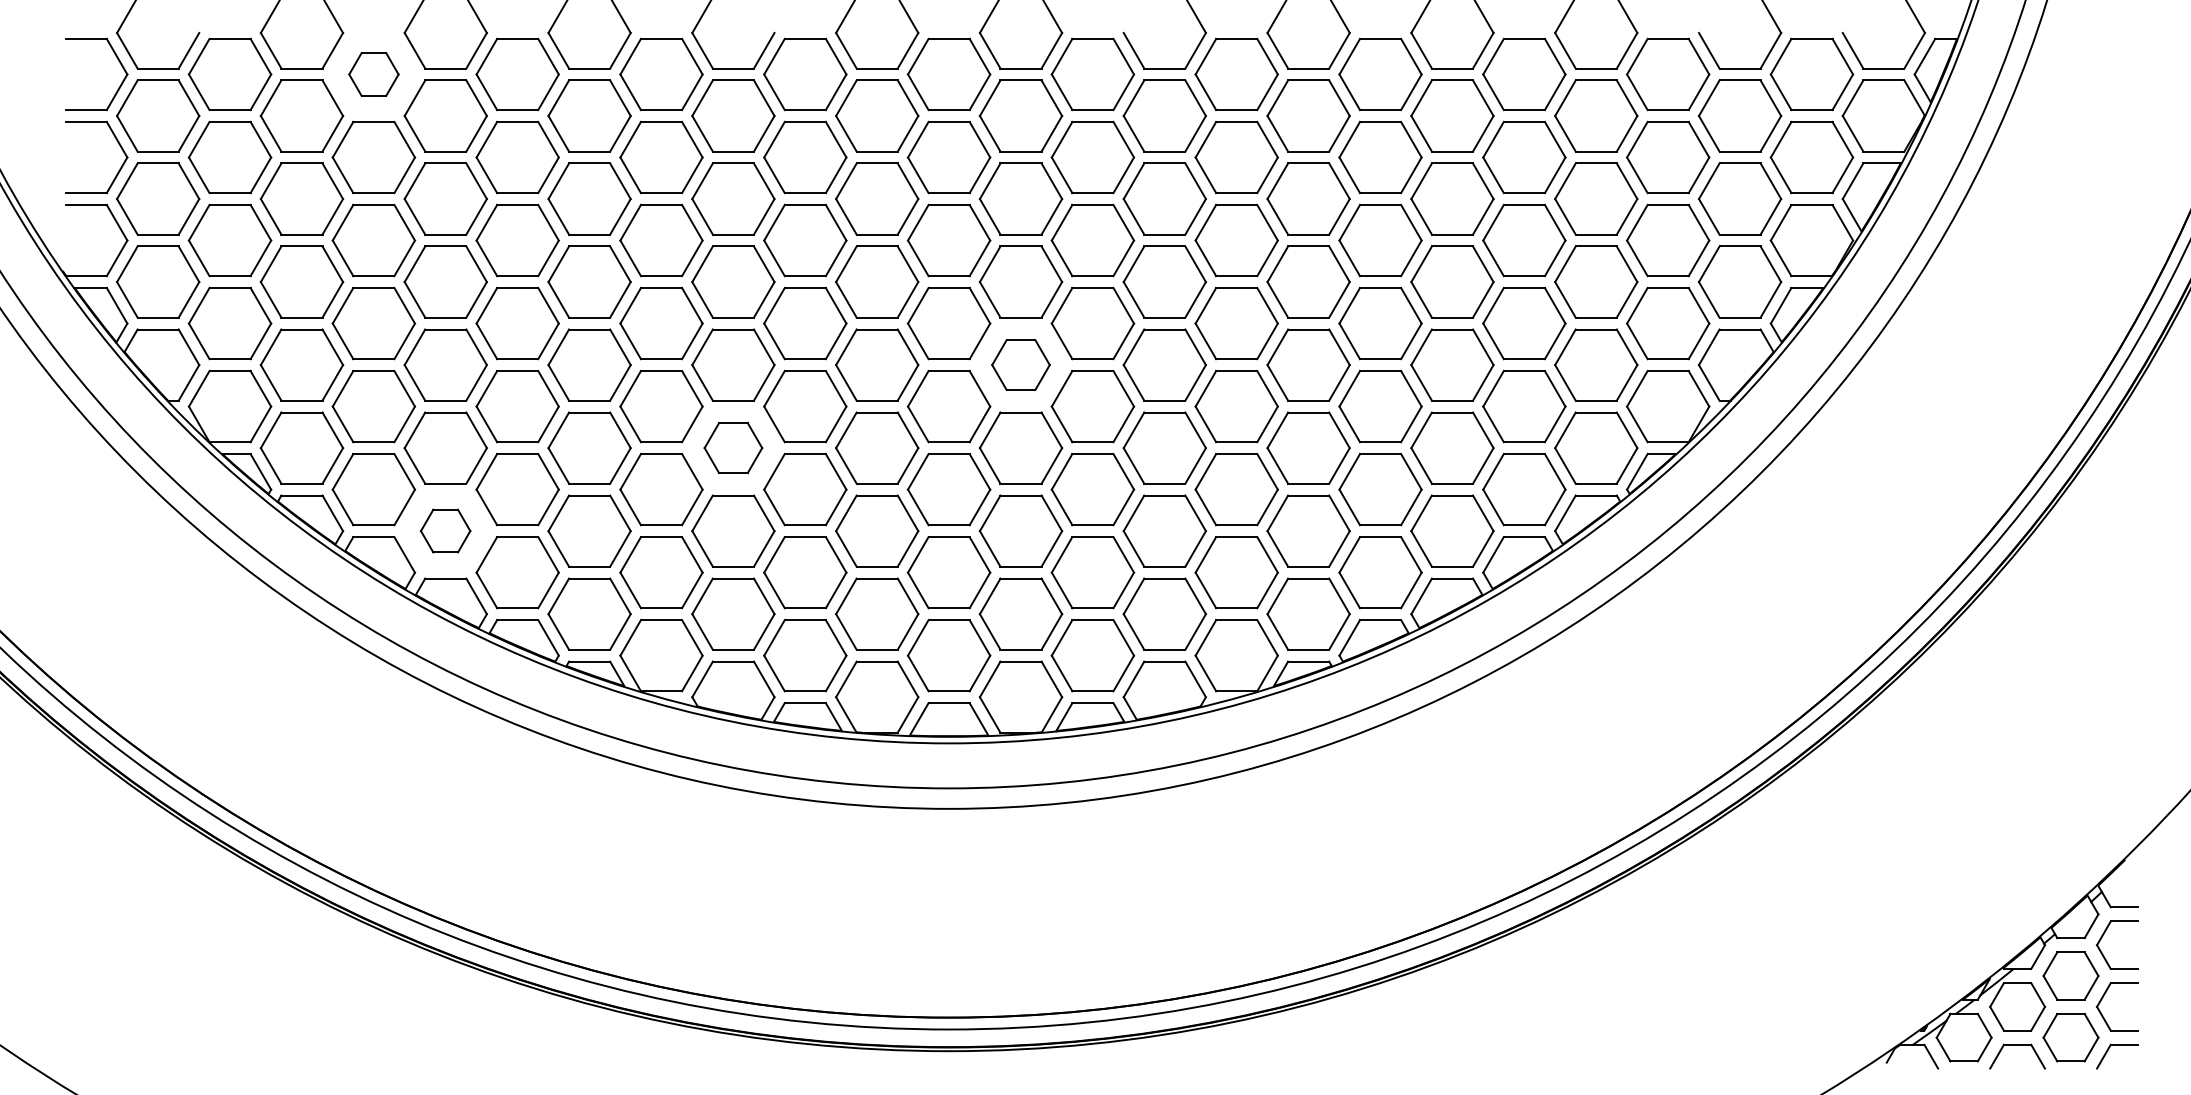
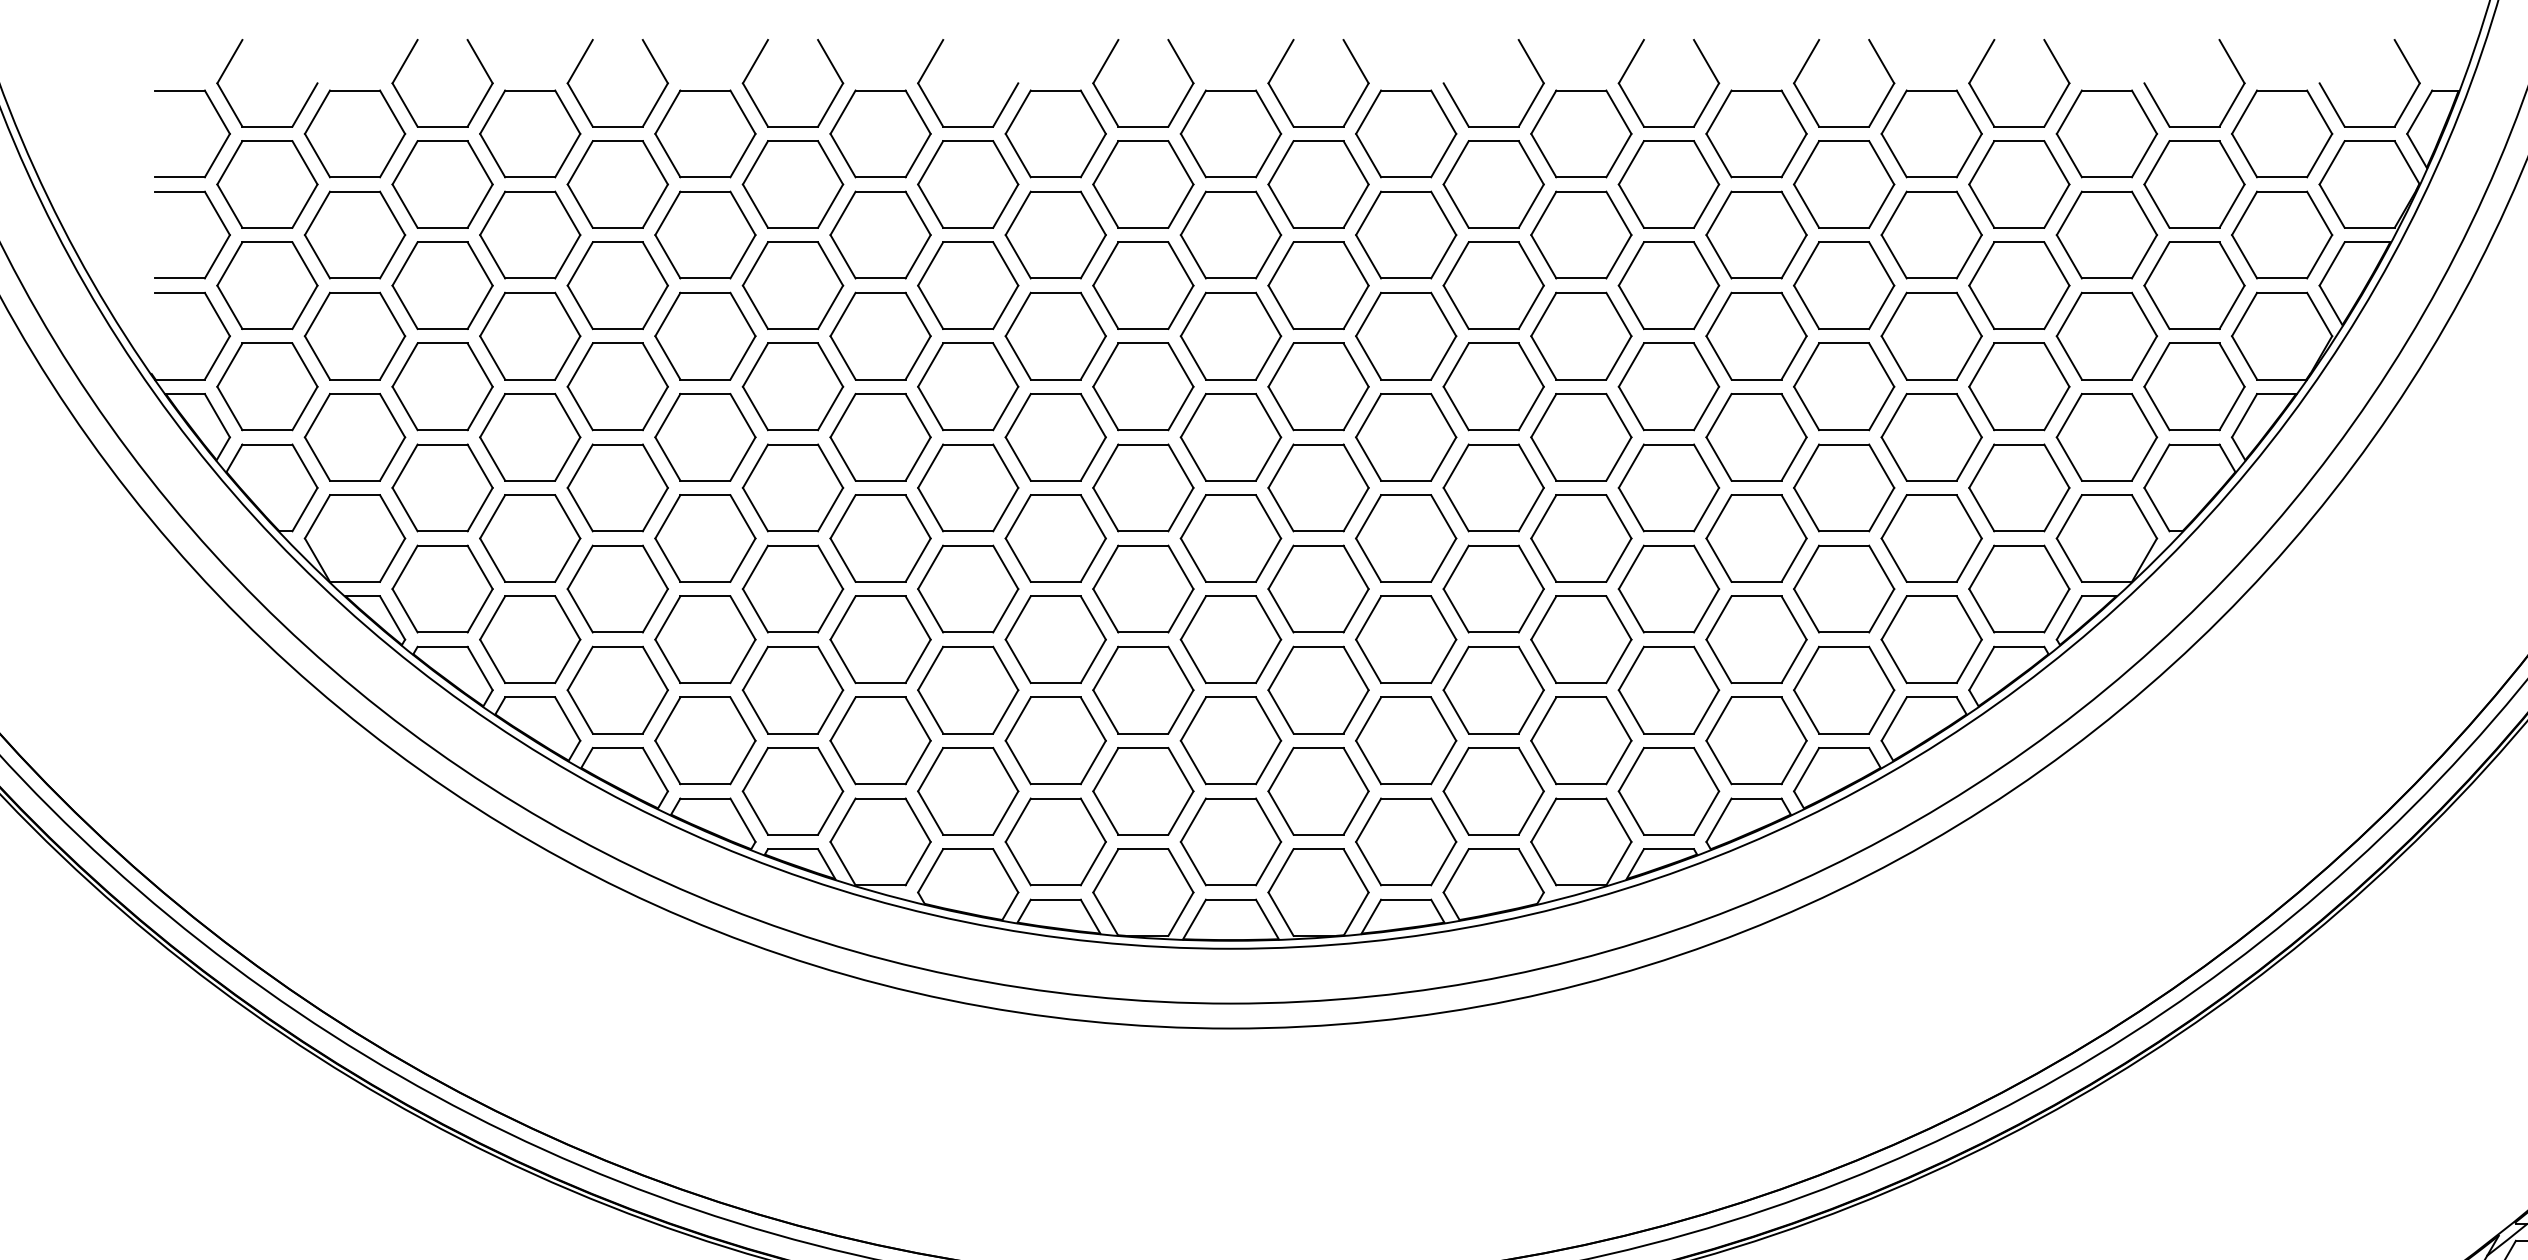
part: (373, 74) -> (529, 133), size x1.67
part: (1020, 364) -> (1317, 487), size x1.43
part: (733, 447) -> (968, 588), size x1.43
part: (445, 530) -> (617, 689), size x1.67

